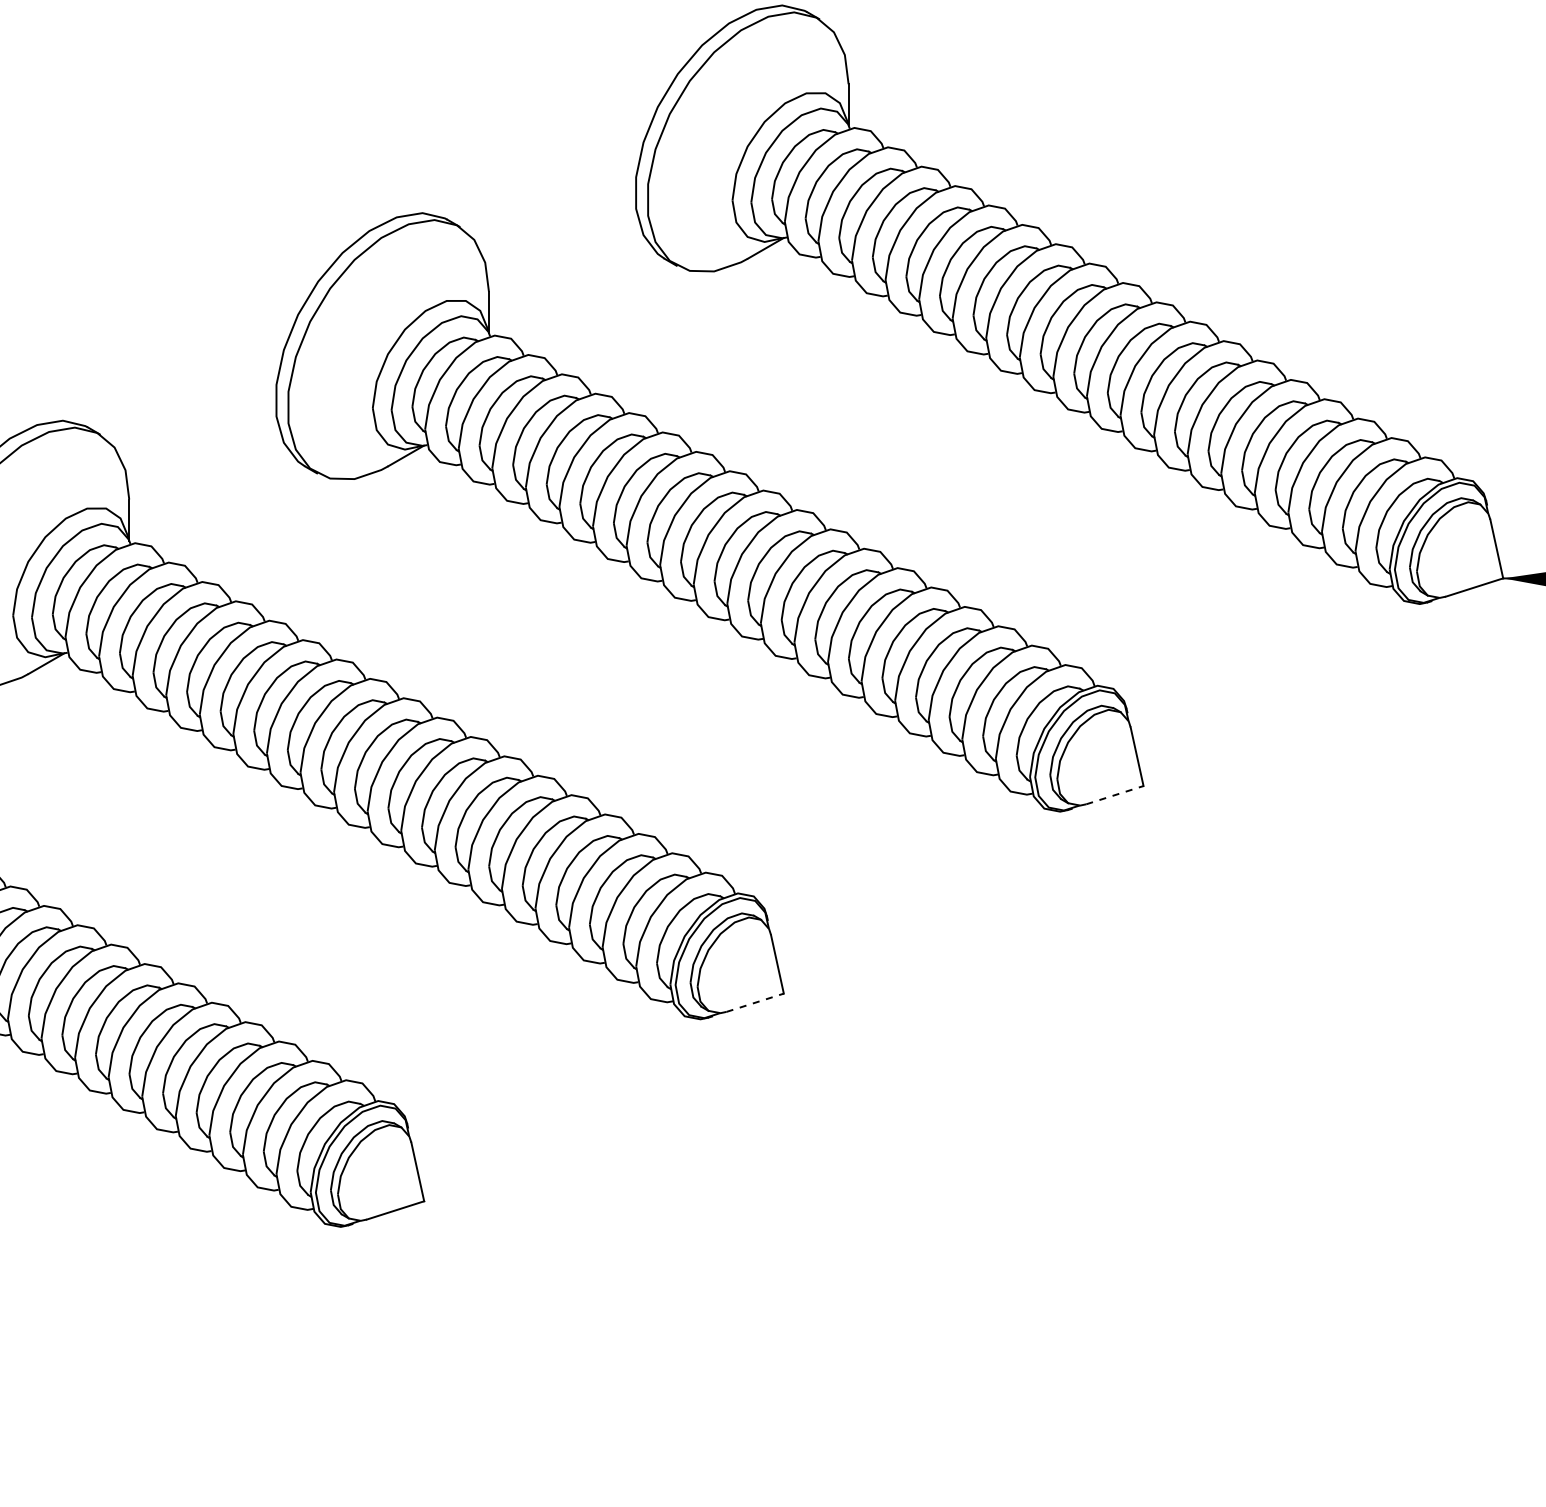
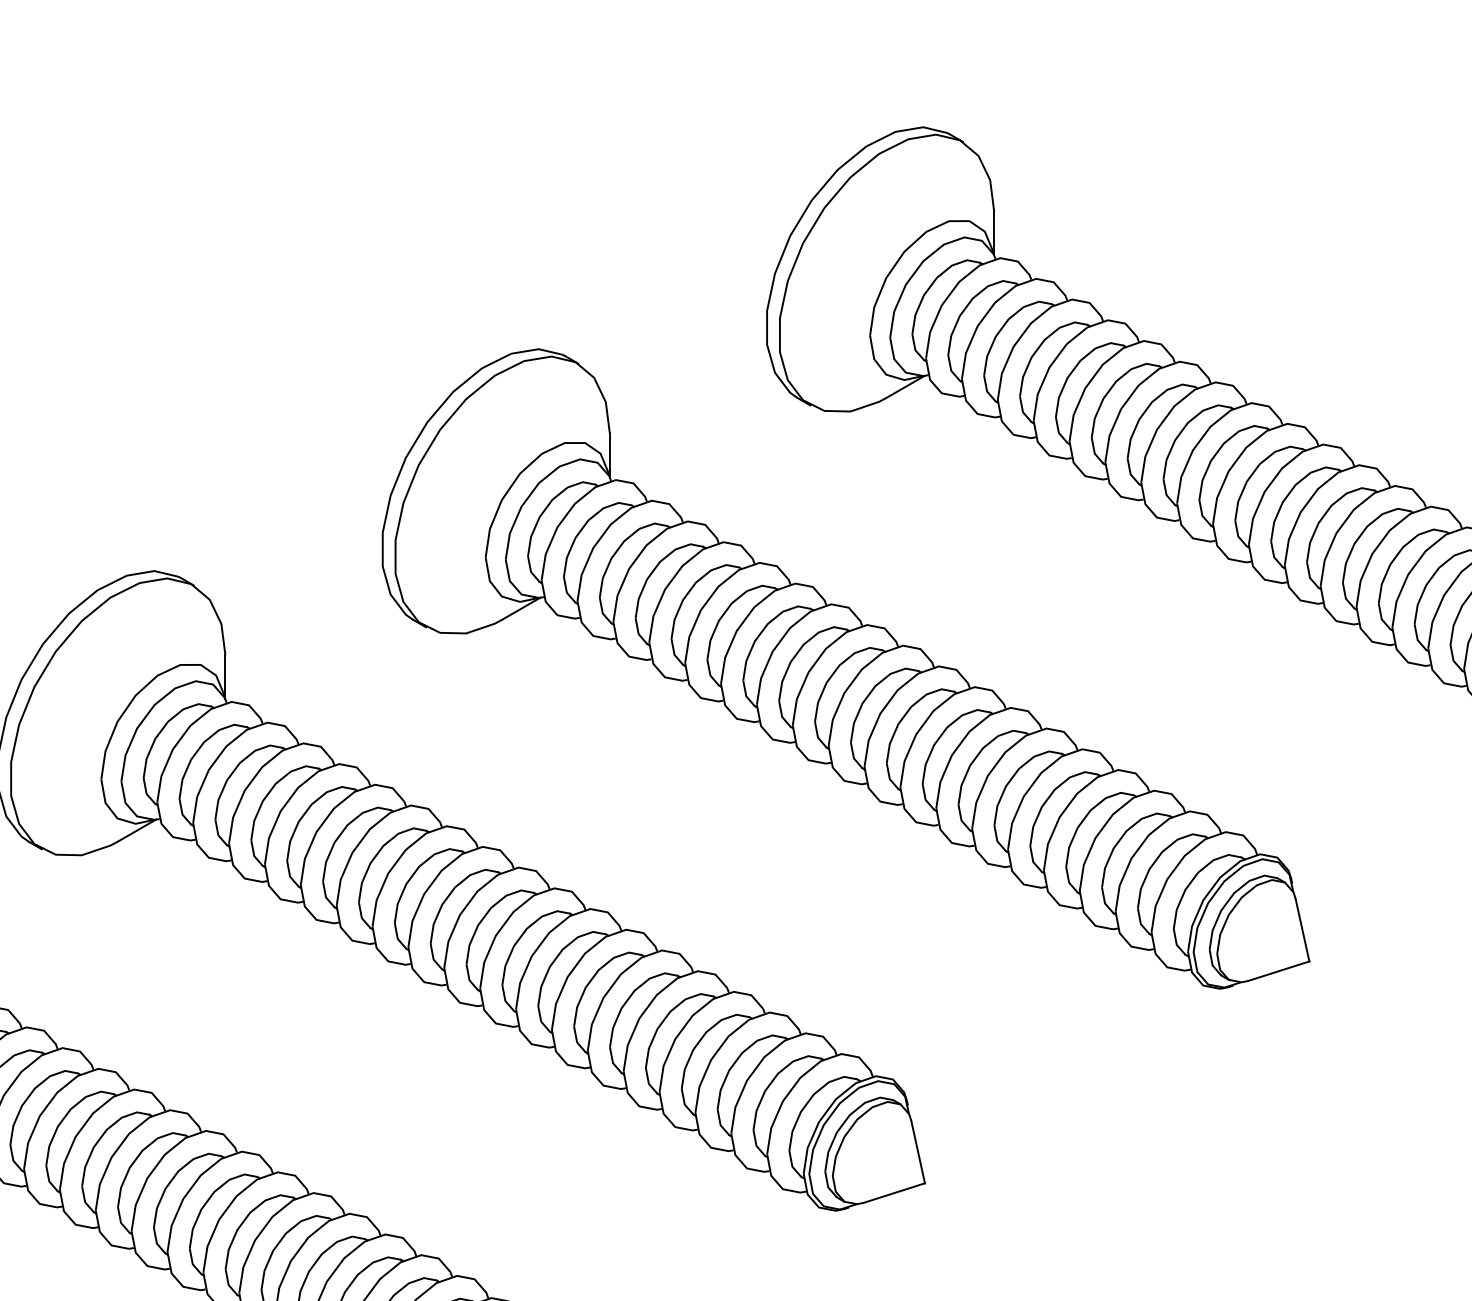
line: (1115, 795) -> (1279, 971), dashed -> solid
line: (755, 1002) -> (894, 1192), dashed -> solid

